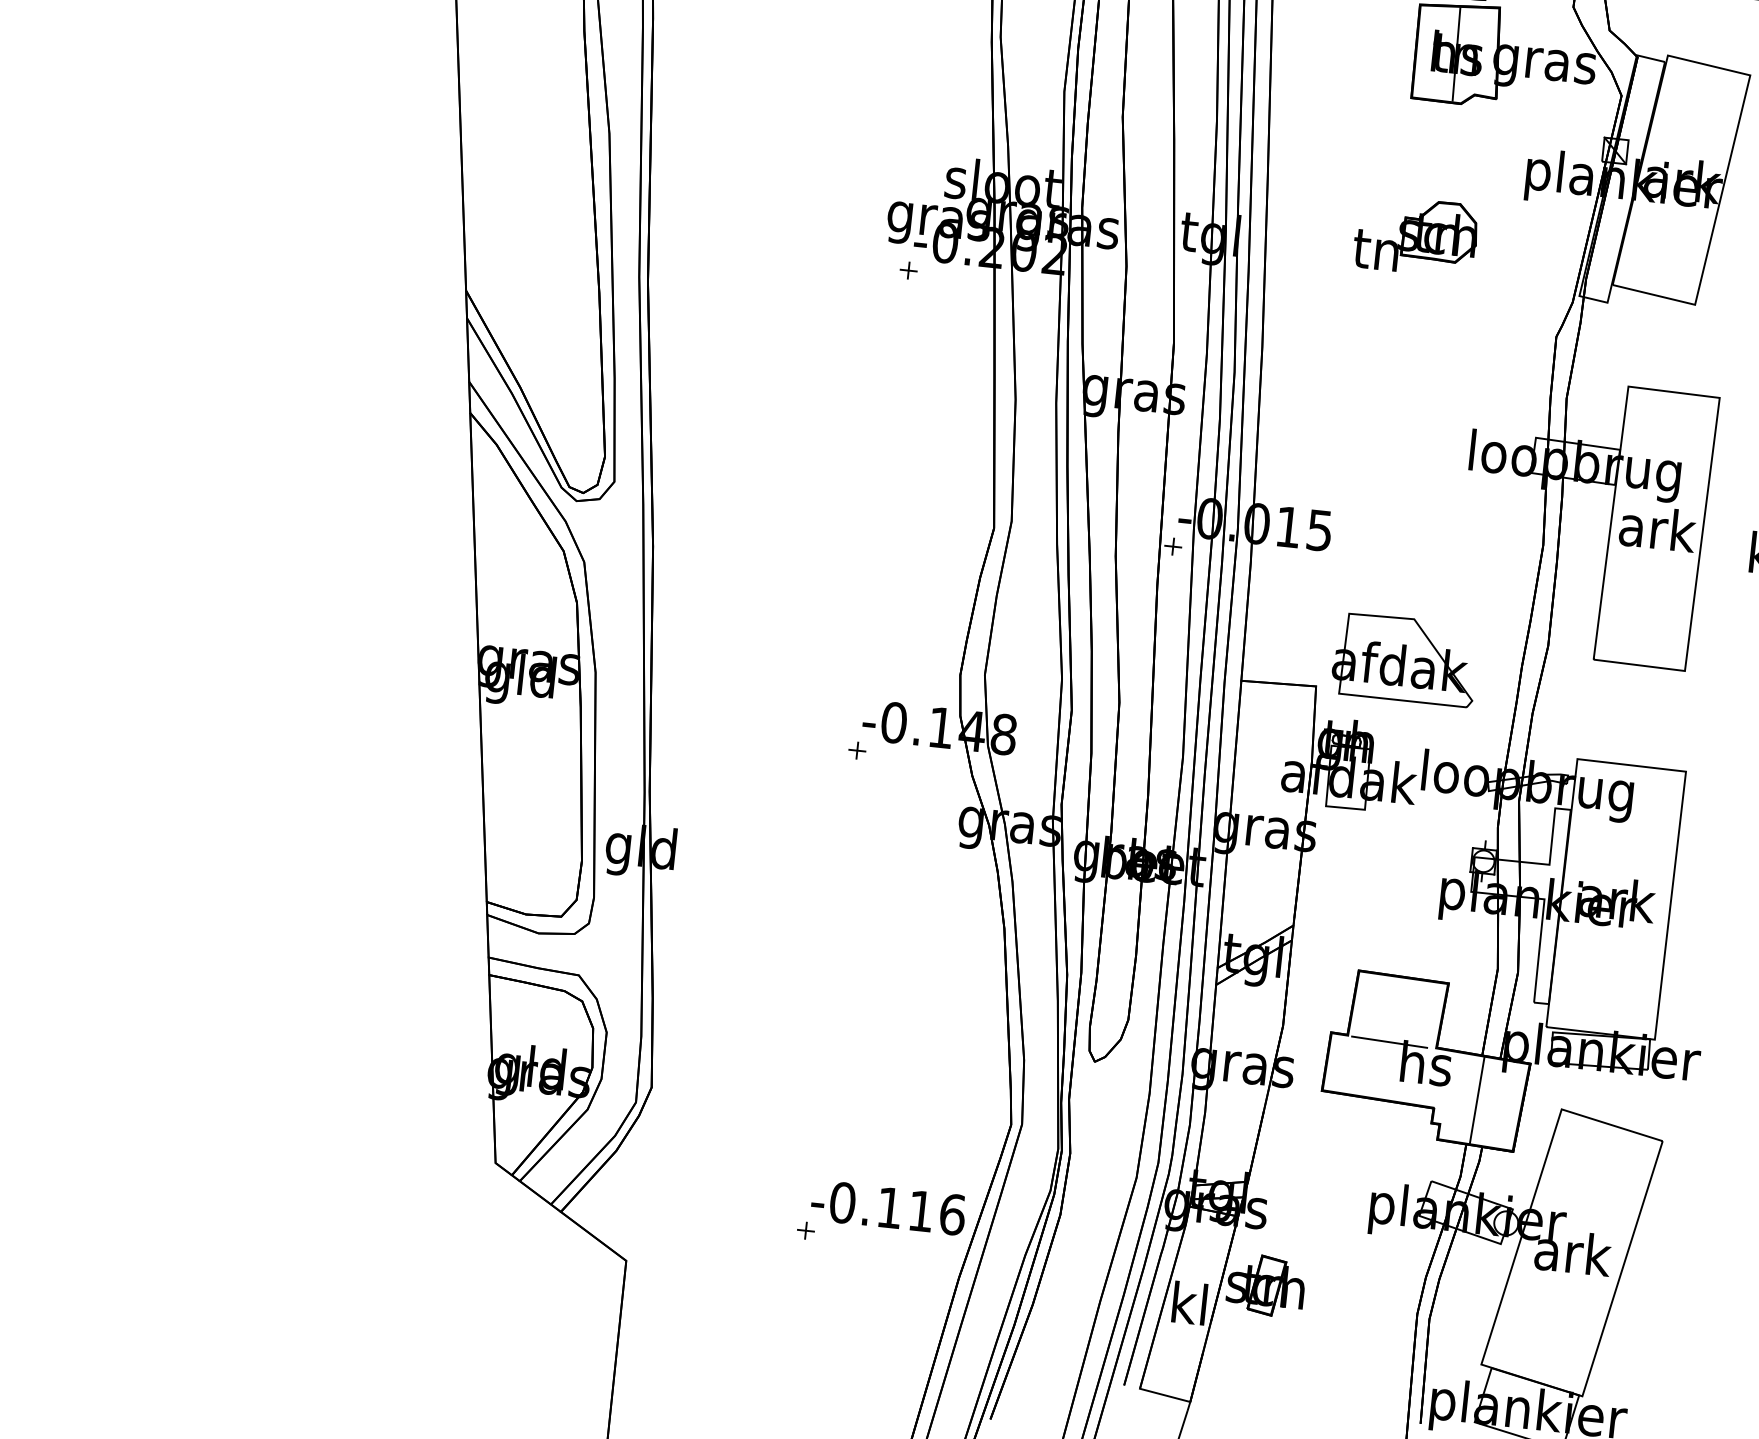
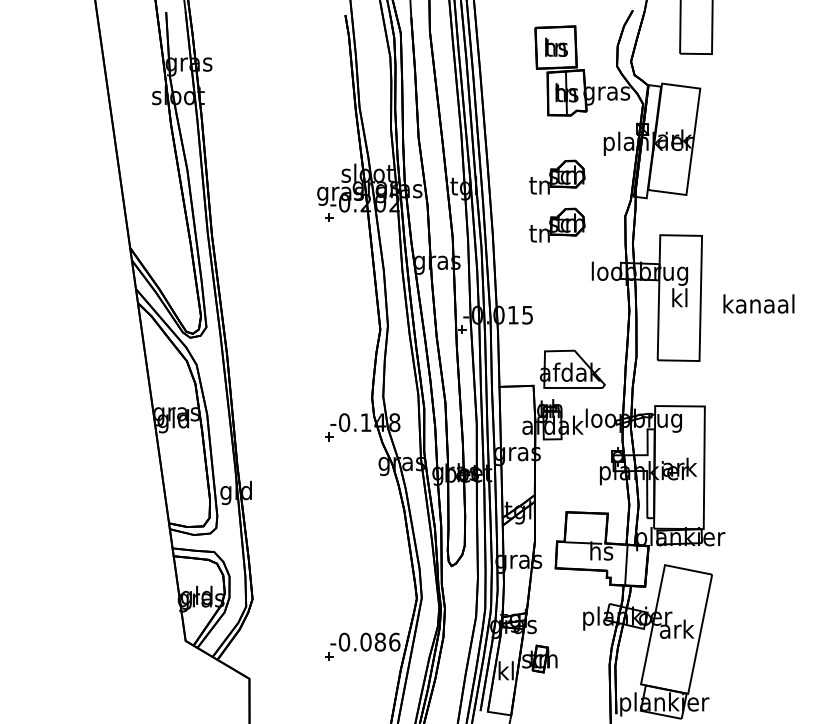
part: (1406, 339) -> (557, 224), added
text: (1658, 527) -> (680, 297), ark -> kl
text: (904, 1207) -> (372, 641), -0.116 -> -0.086

